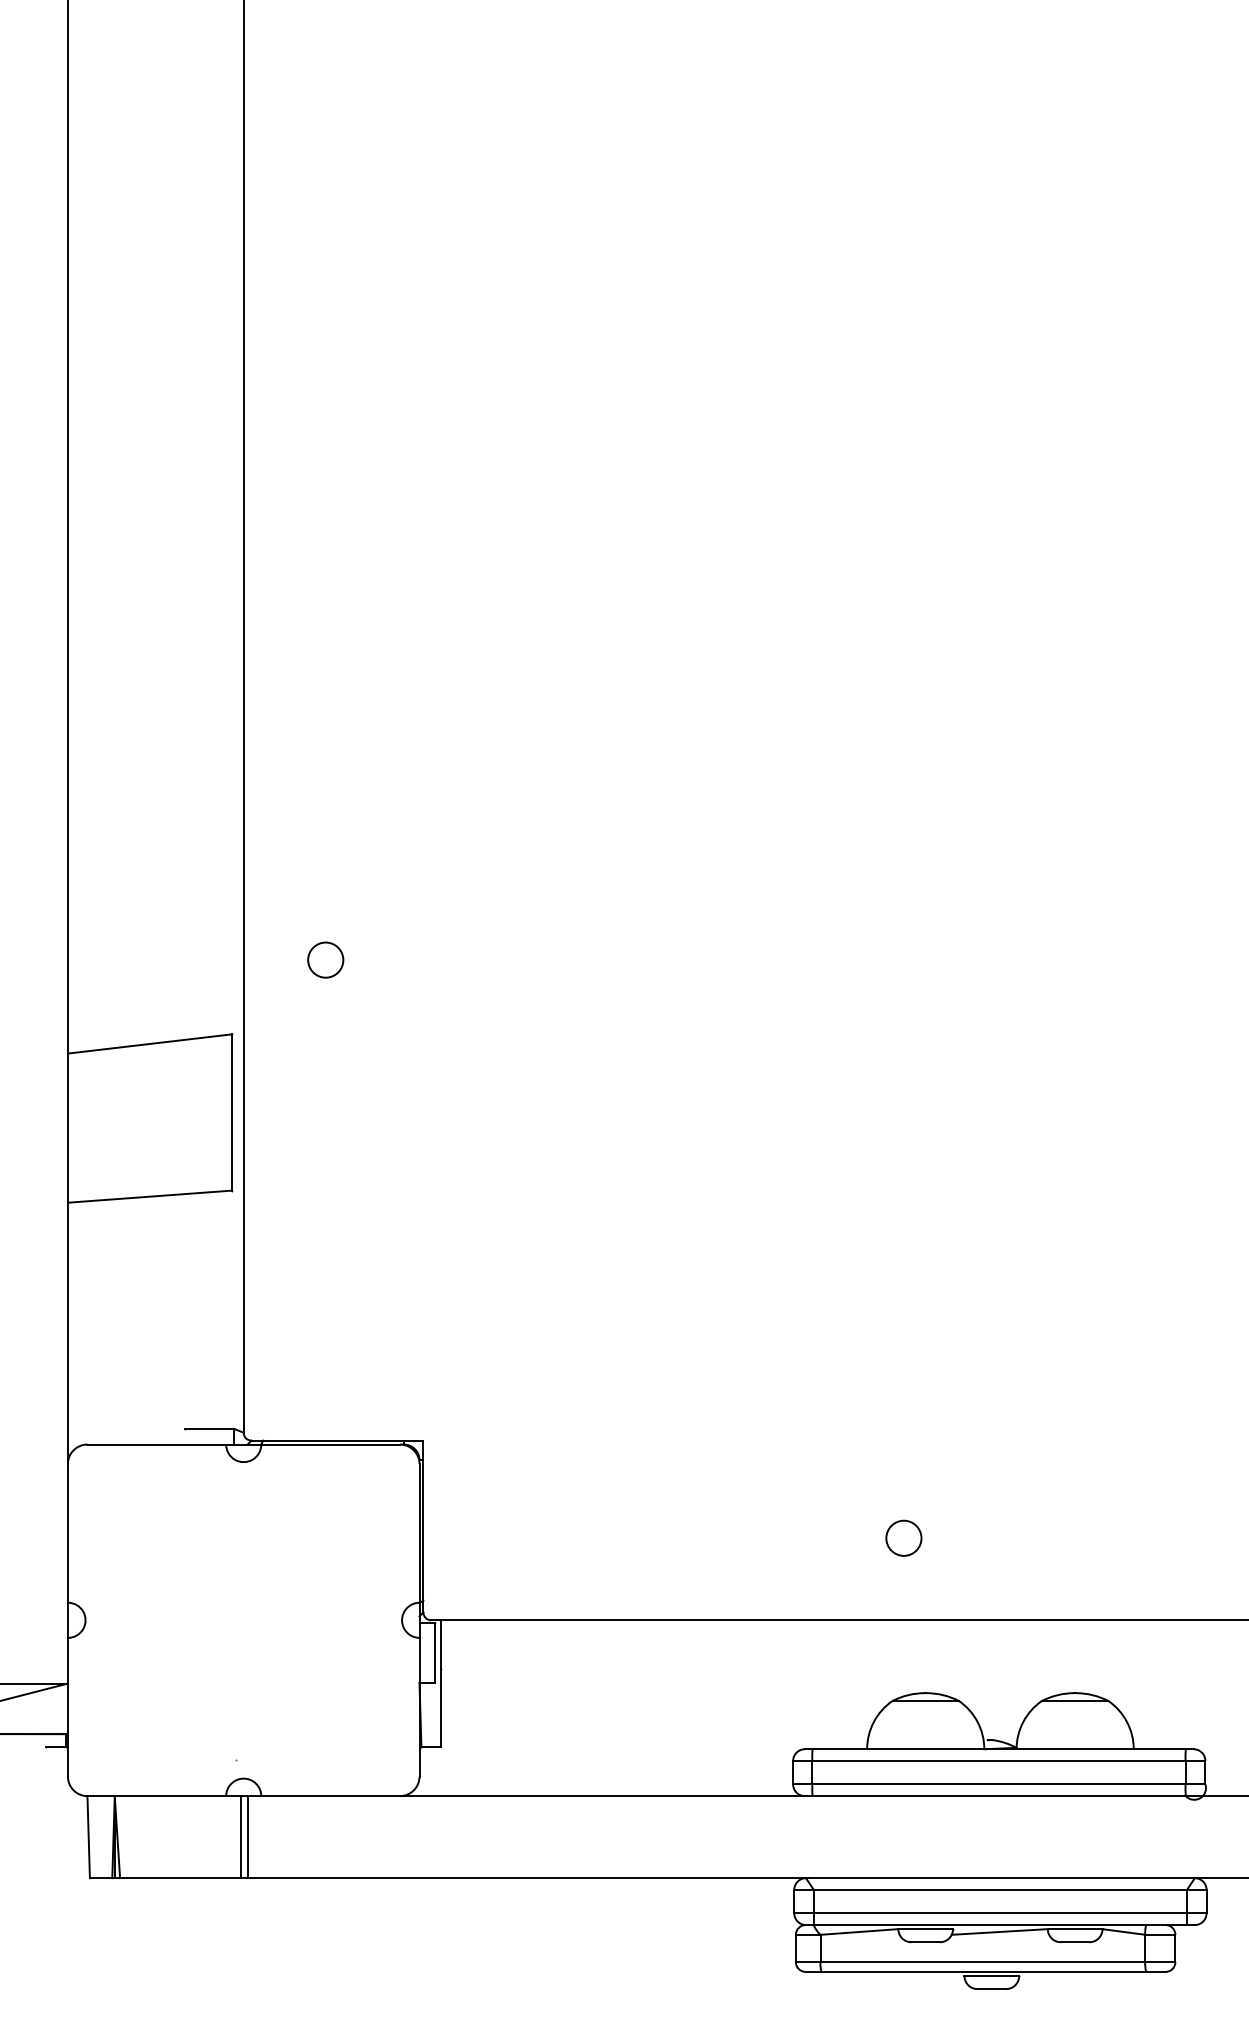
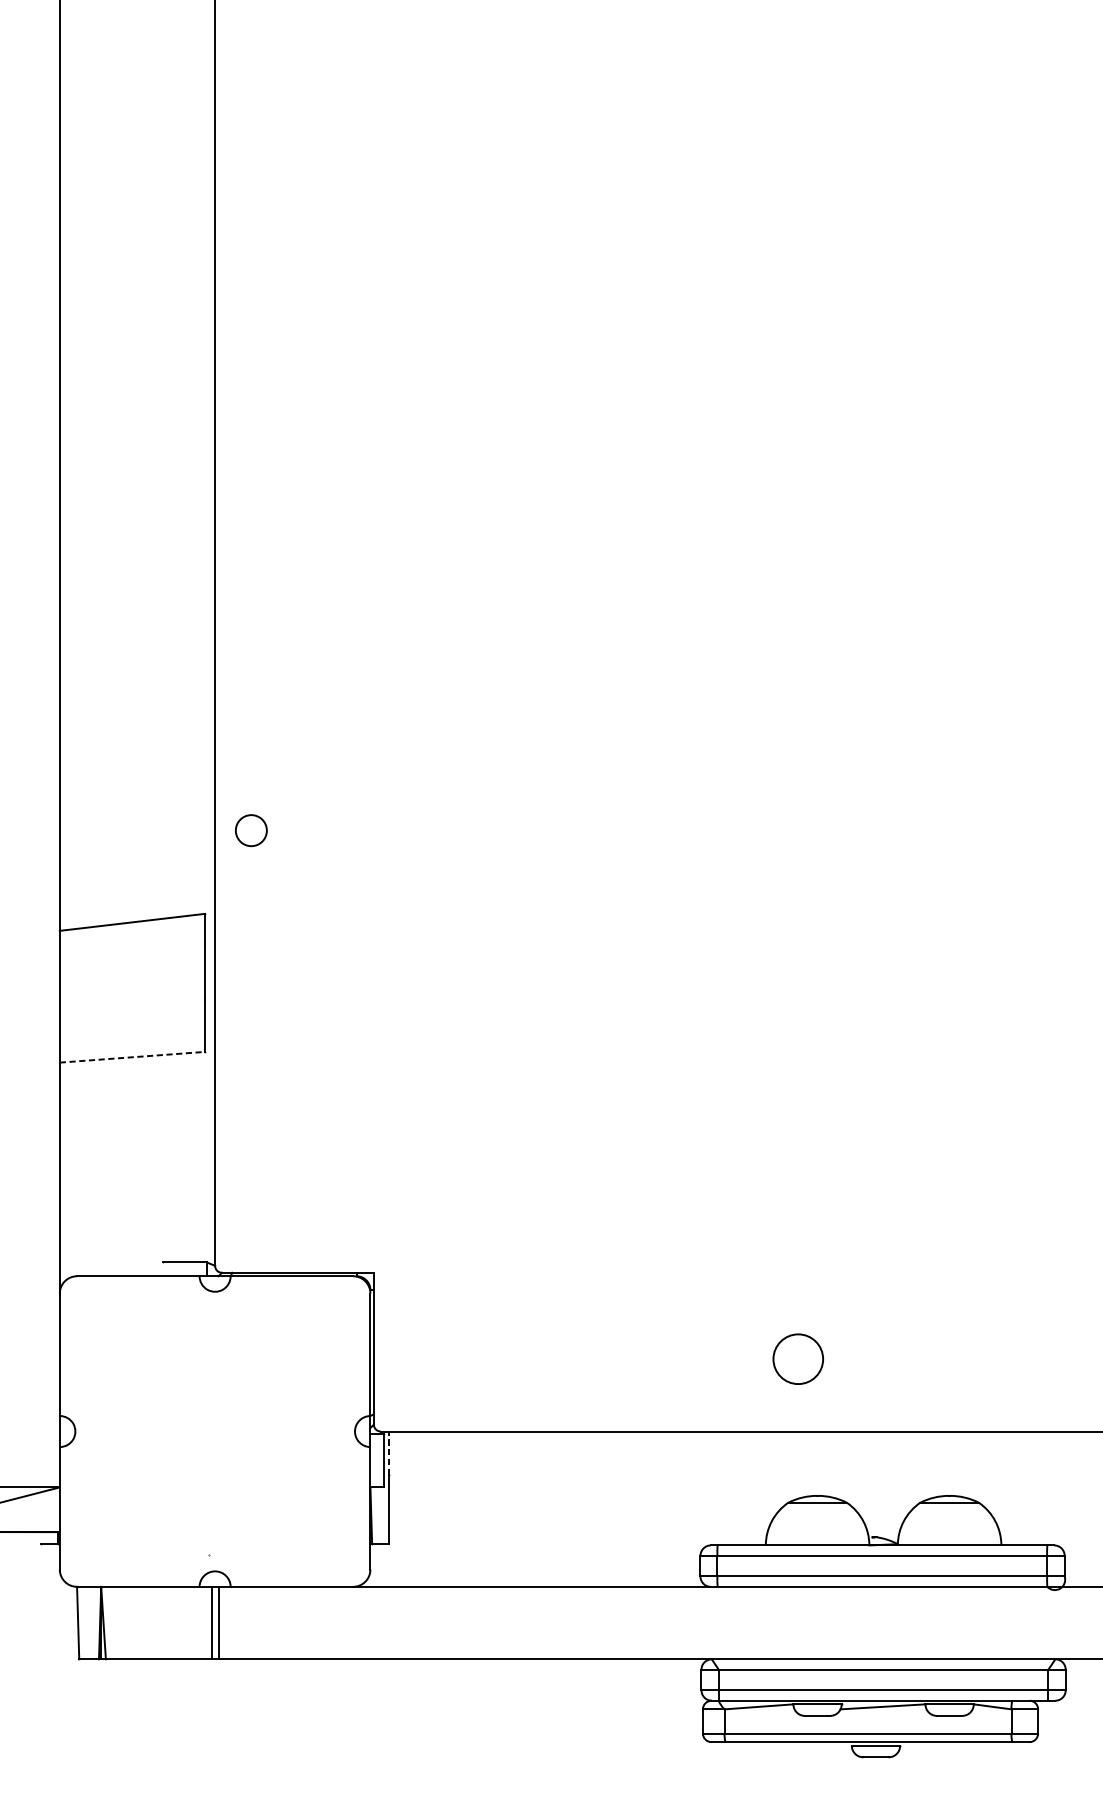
circle: (325, 959) -> (251, 830), moved
line: (150, 1196) -> (132, 1057), solid -> dashed
circle: (903, 1537) -> (797, 1358), size x1.6
line: (440, 1644) -> (388, 1452), solid -> dashed

